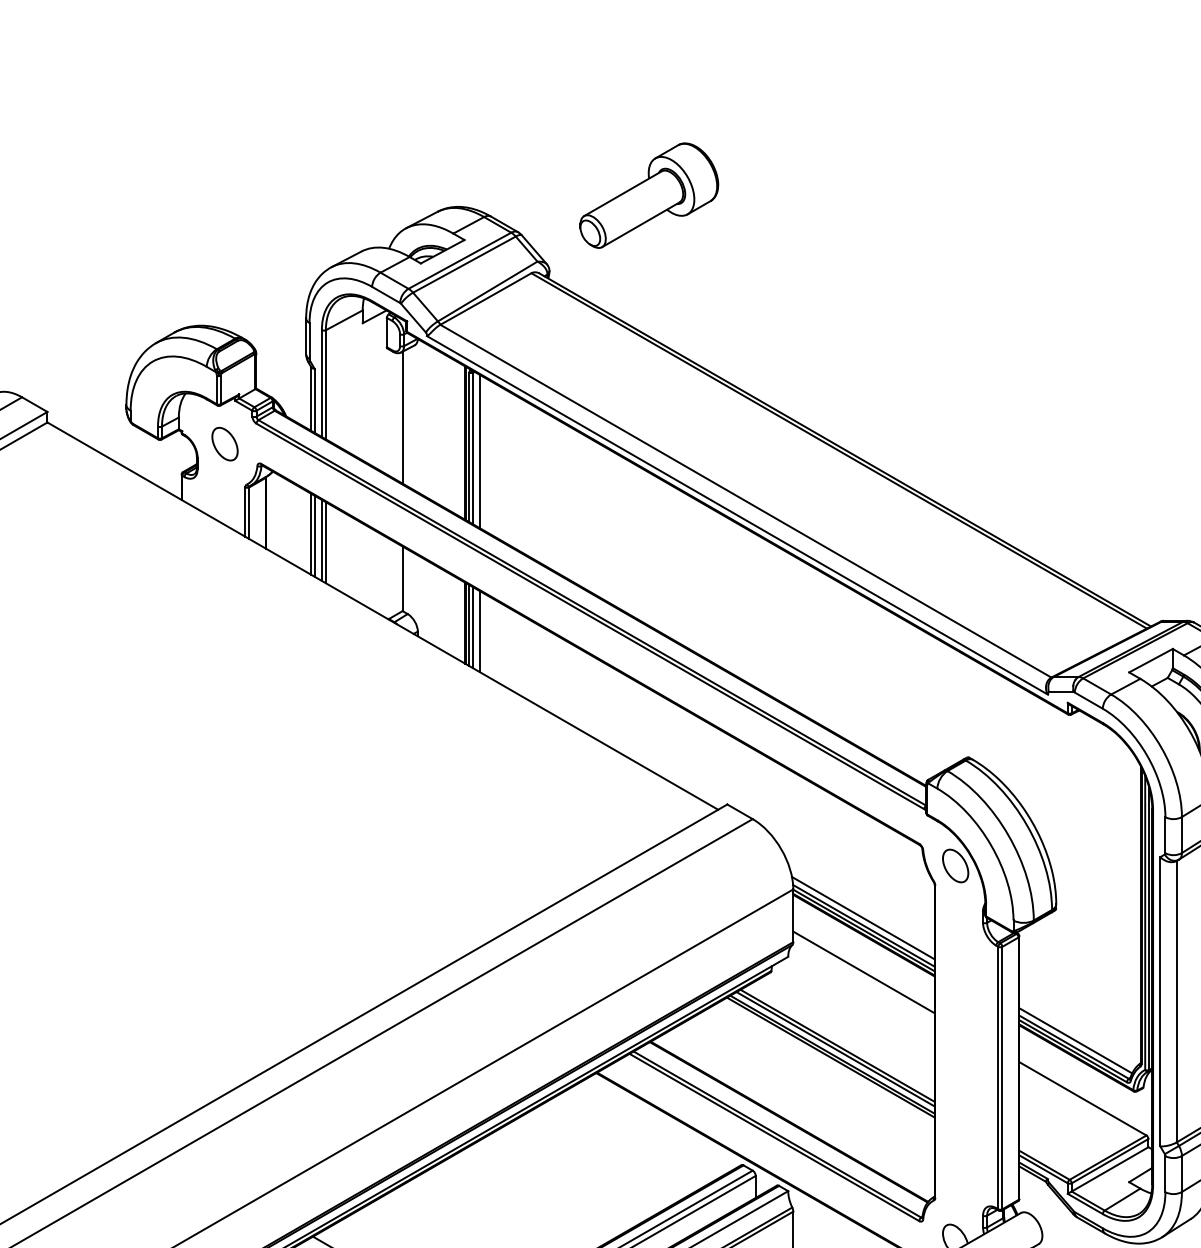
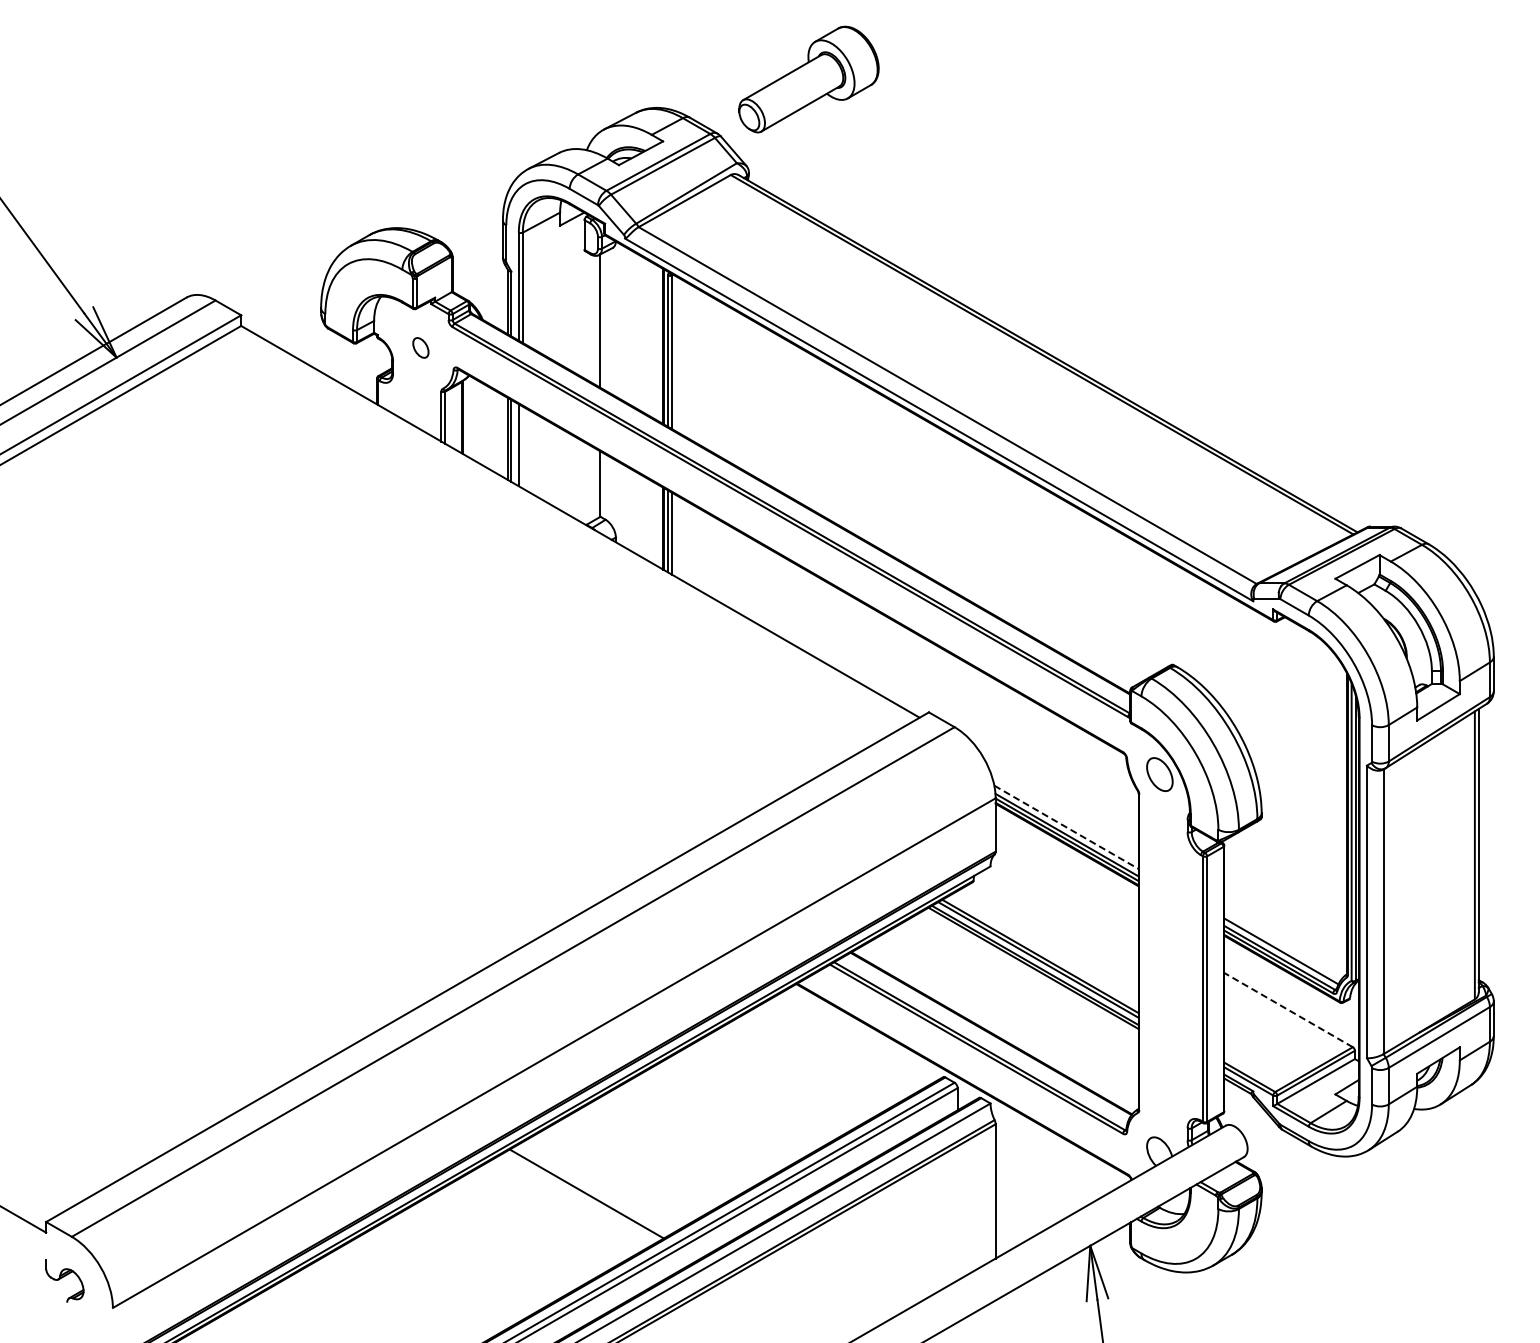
part: (648, 195) -> (808, 79), moved
part: (224, 443) -> (420, 347), size x0.6
line: (479, 450) -> (678, 354), removed
line: (325, 542) -> (522, 447), removed
line: (479, 631) -> (678, 537), removed
line: (863, 918) -> (1066, 827), solid -> dashed
line: (863, 971) -> (1066, 881), removed
line: (1082, 1098) -> (1288, 1009), solid -> dashed

